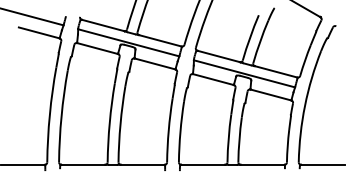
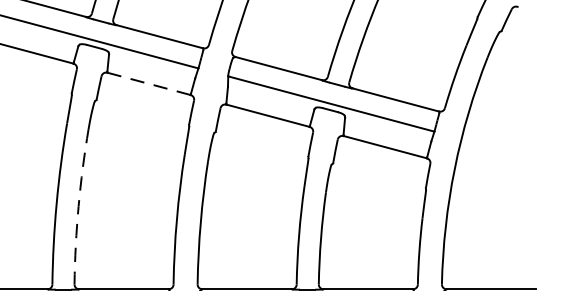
line: (155, 64) -> (149, 84), solid -> dashed
arc: (120, 124) -> (78, 207), solid -> dashed

